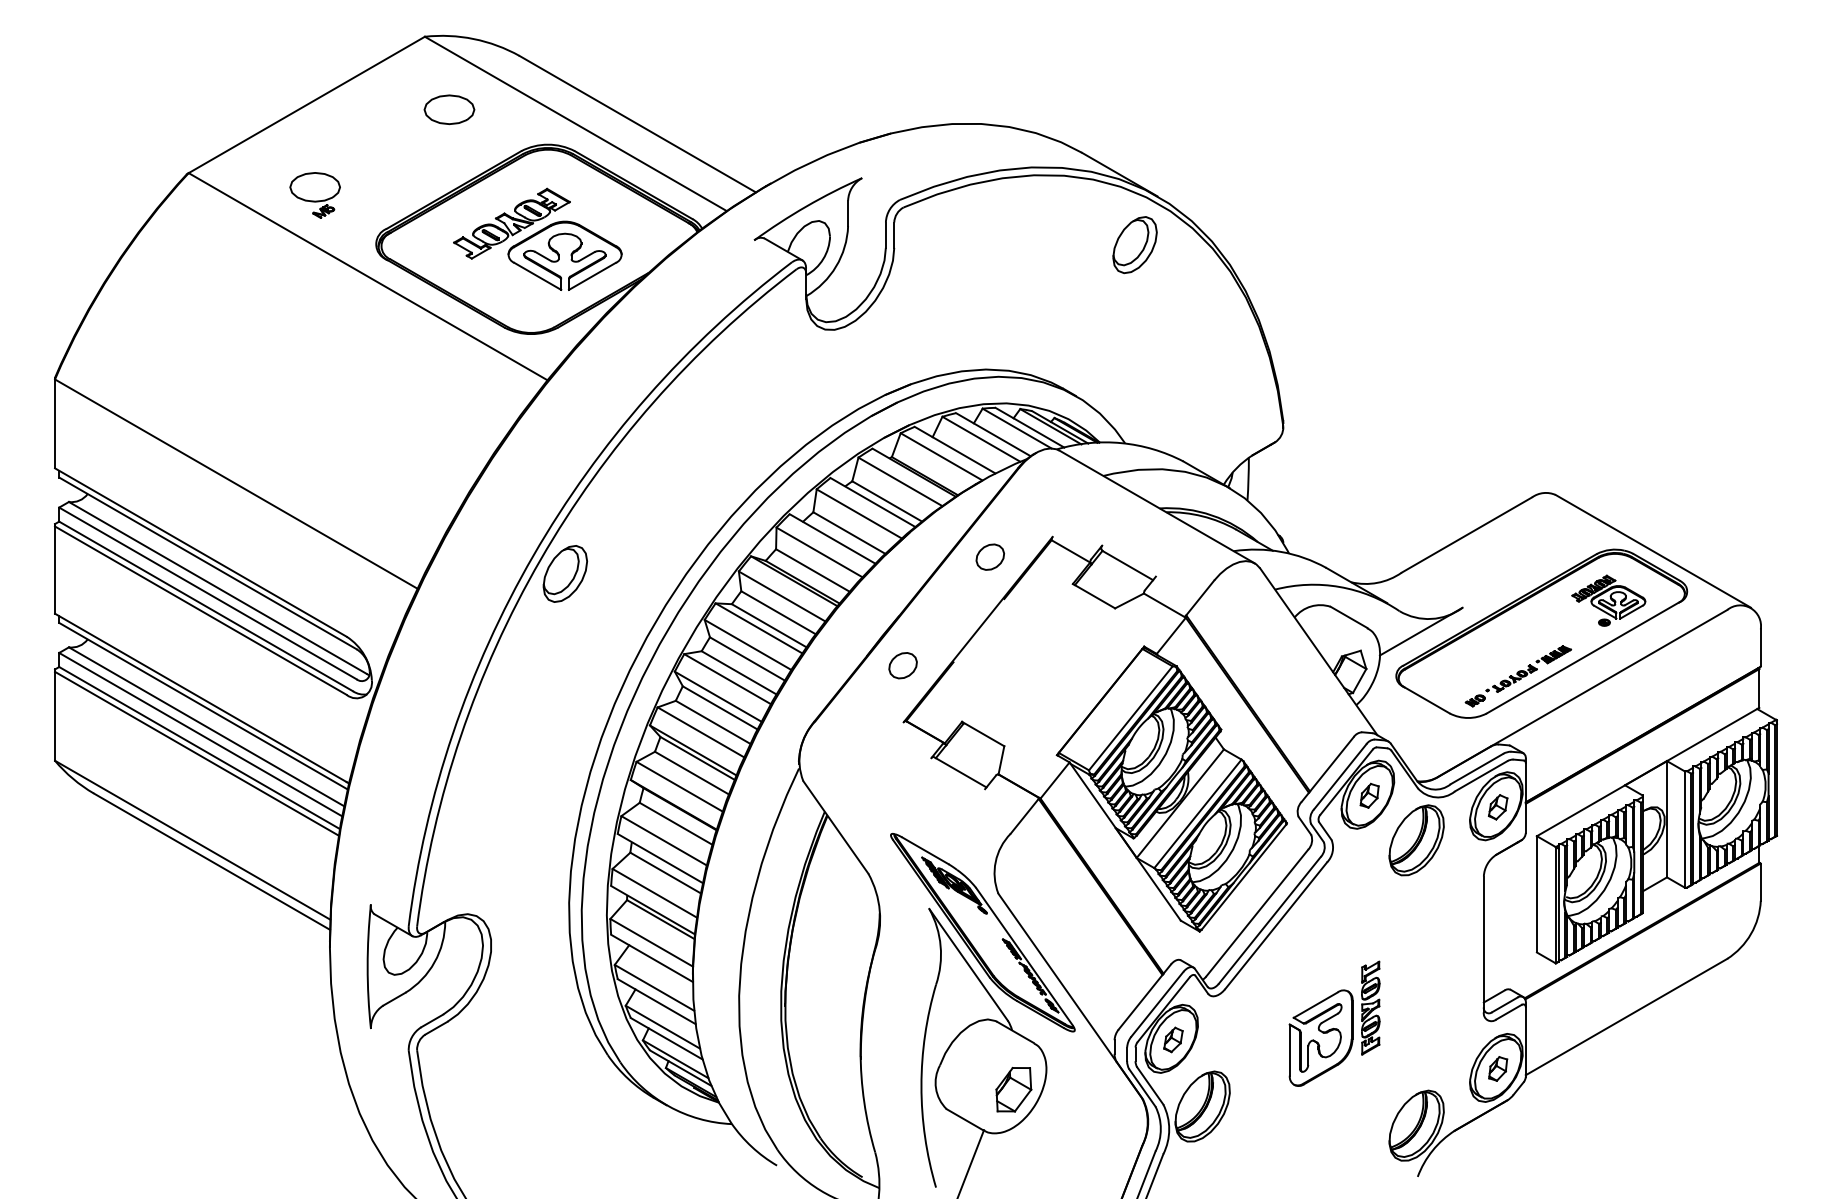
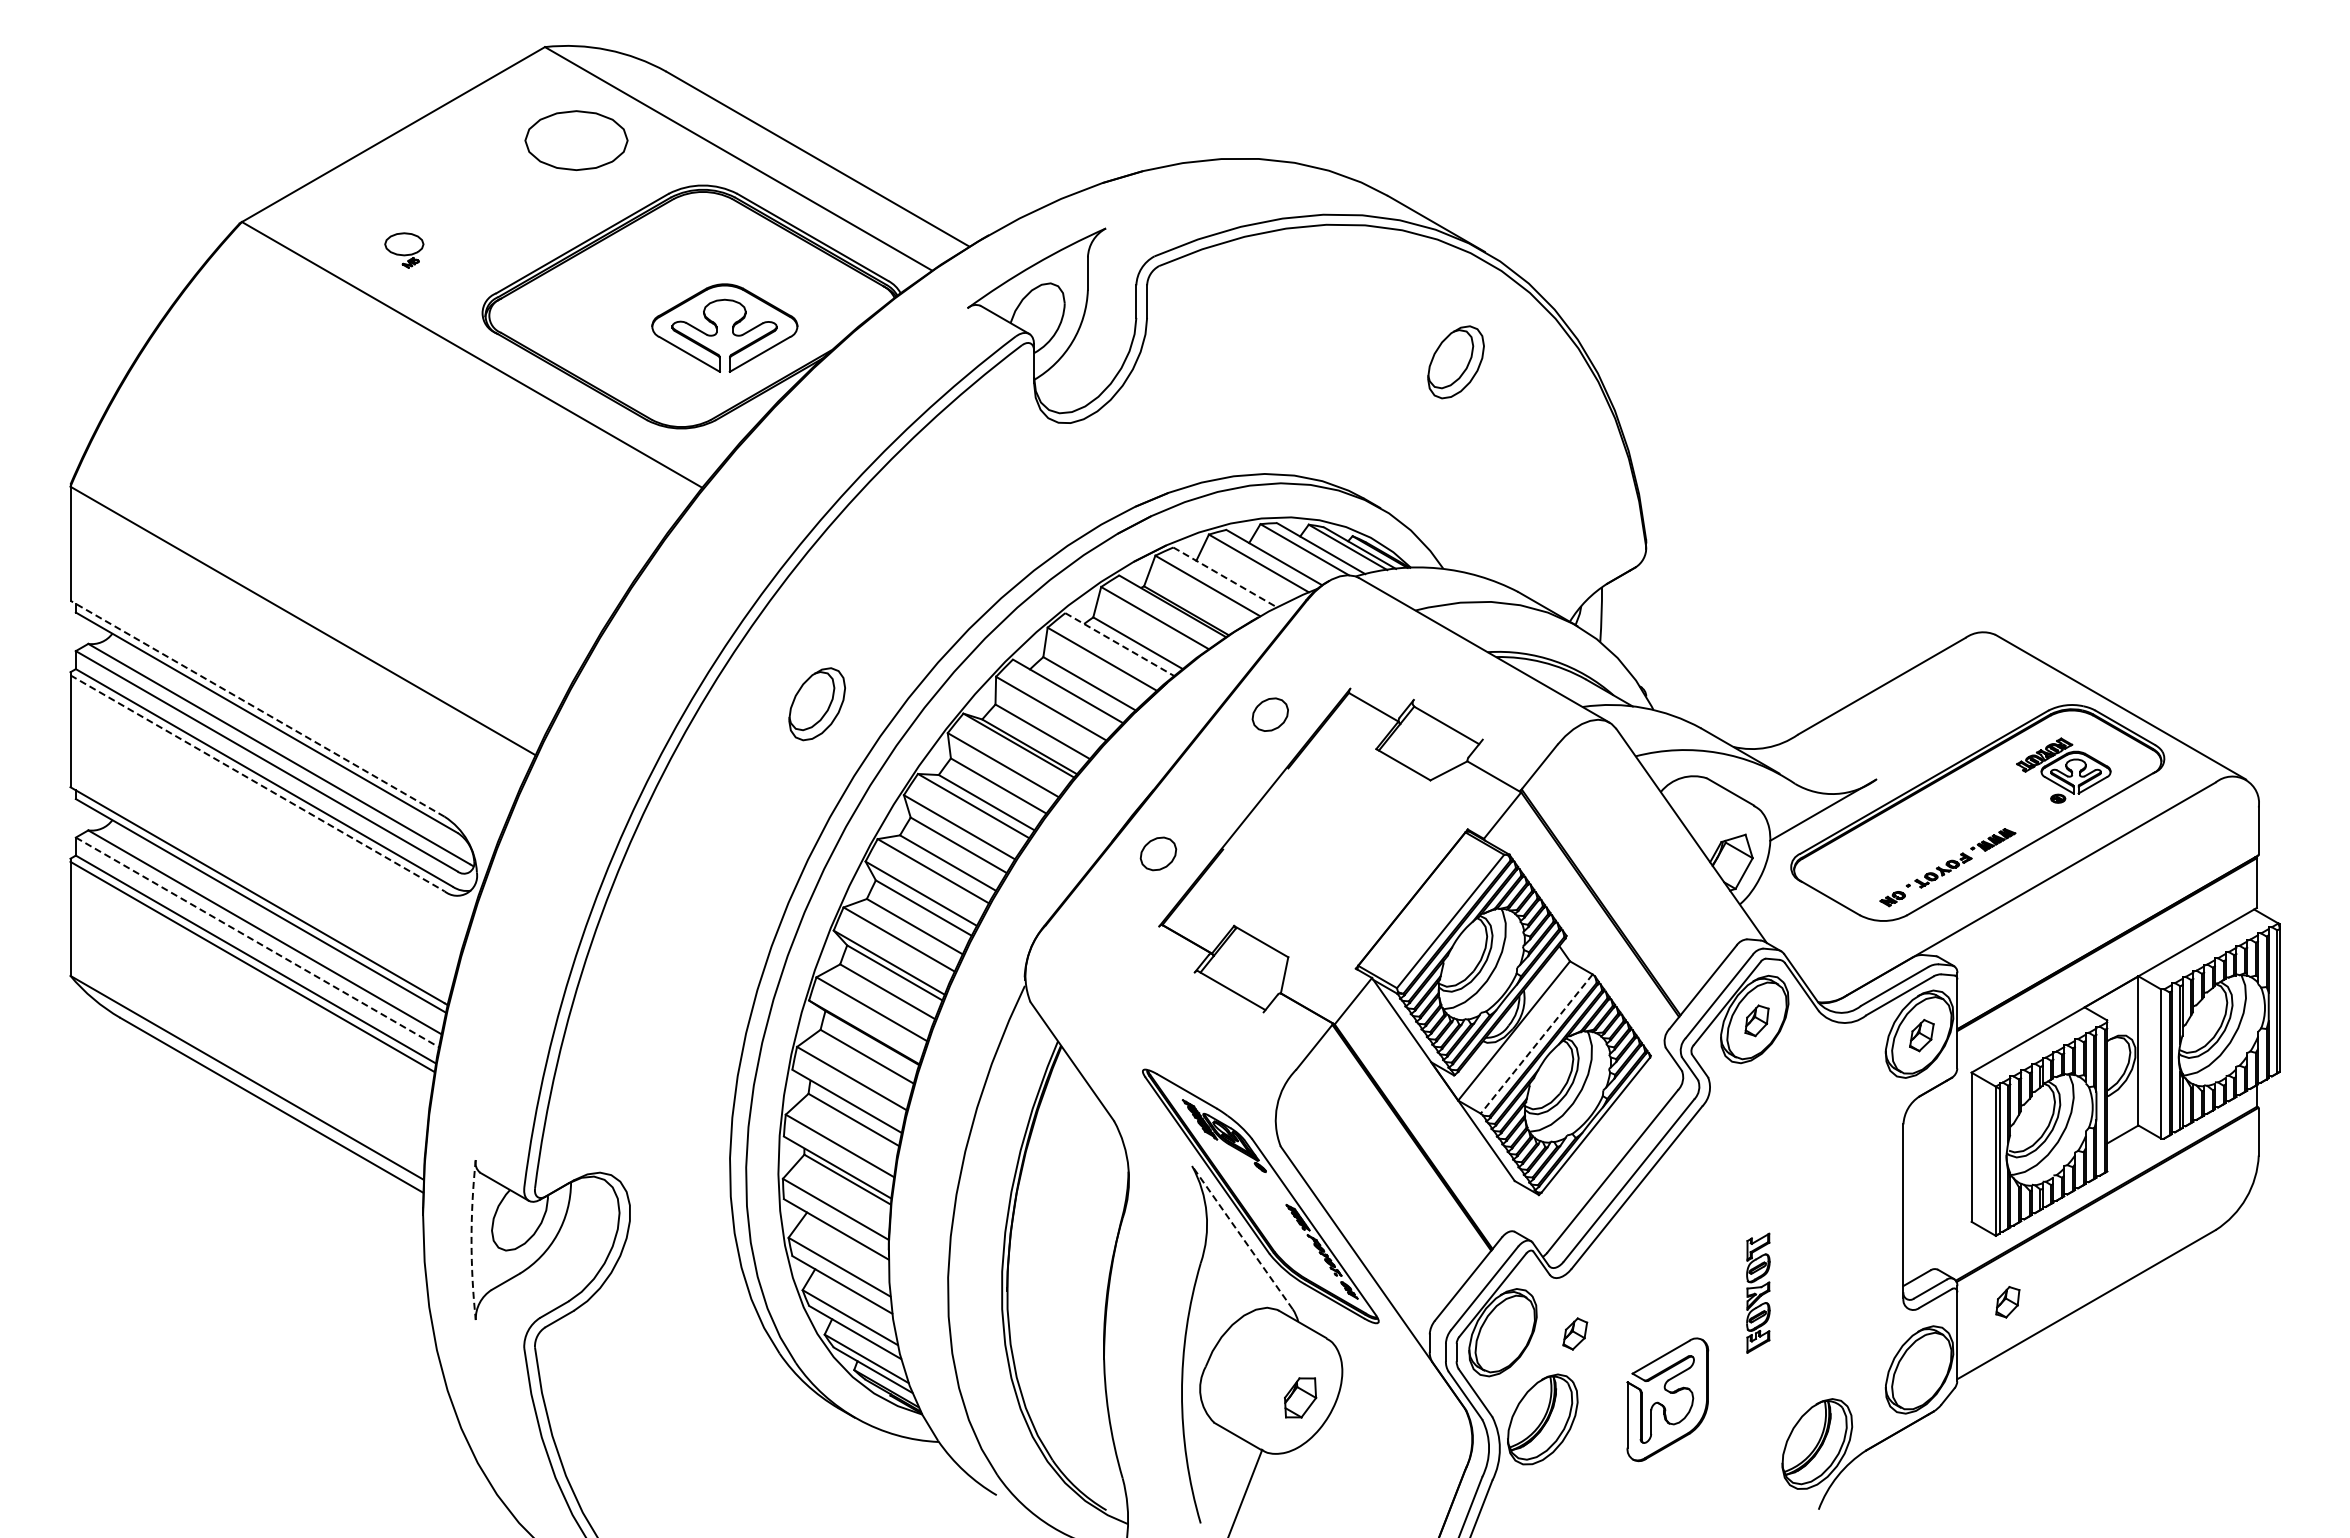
part: (449, 109) -> (576, 140), size x1.6
part: (315, 195) -> (404, 250), size x0.6
part: (511, 223) -> (656, 286), removed
part: (1134, 245) -> (1455, 362), moved
line: (955, 450) -> (1225, 577), solid -> dashed
line: (872, 502) -> (1119, 644), solid -> dashed
line: (200, 552) -> (257, 708), solid -> dashed
part: (564, 574) -> (816, 704), moved
line: (200, 610) -> (257, 783), solid -> dashed
line: (200, 734) -> (257, 942), solid -> dashed
line: (1197, 814) -> (1536, 1044), solid -> dashed
part: (1416, 839) -> (1817, 1077), removed
line: (968, 964) -> (1242, 1237), solid -> dashed
arc: (367, 967) -> (471, 1240), solid -> dashed
part: (1322, 1033) -> (1669, 1393), moved
part: (1173, 1039) -> (1575, 1333), moved
part: (1497, 1069) -> (2007, 1302), moved
part: (1013, 1089) -> (1300, 1397), size x0.7

